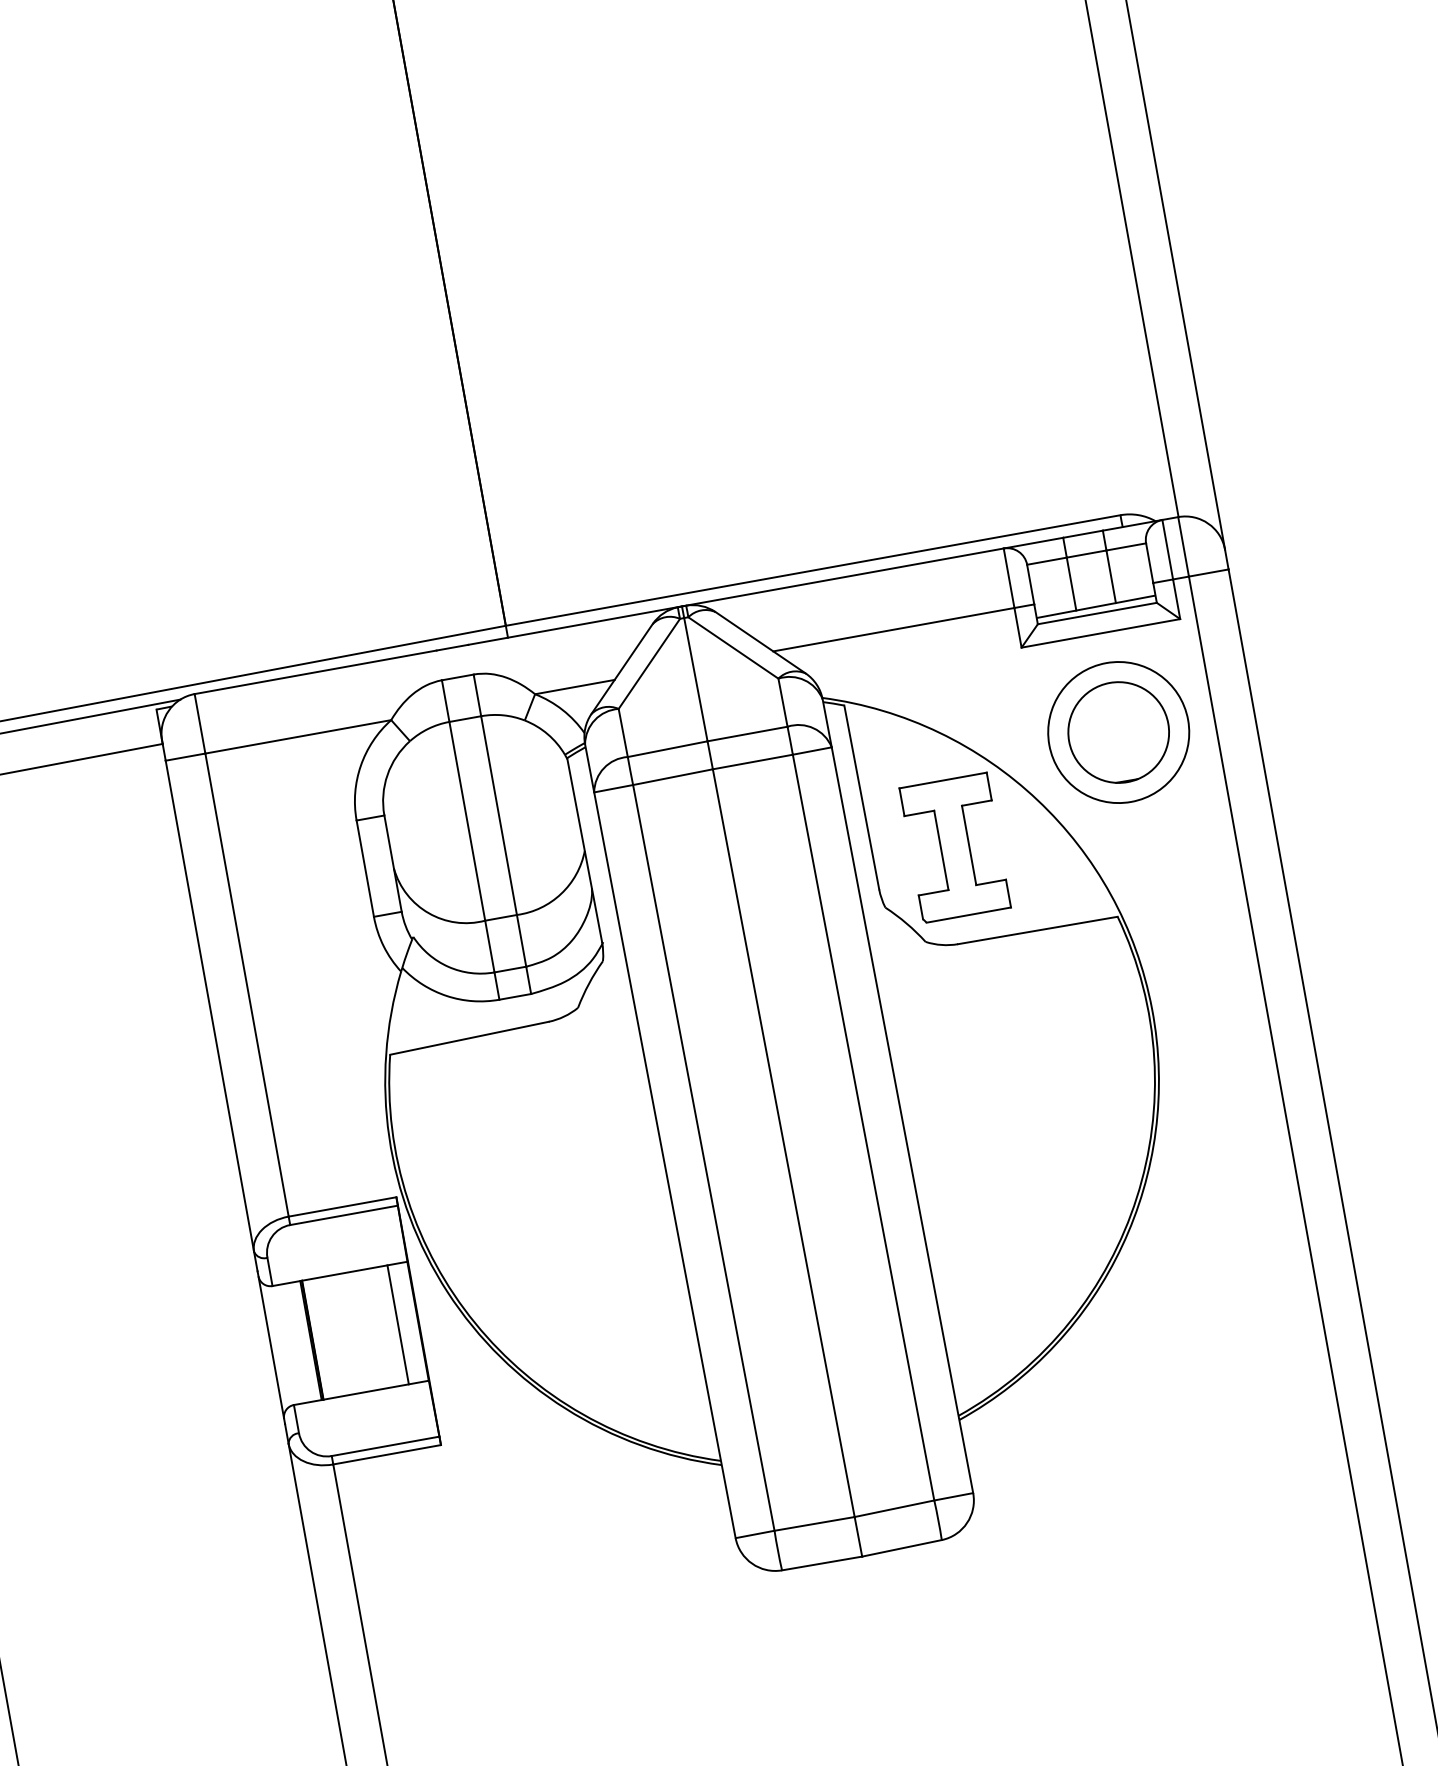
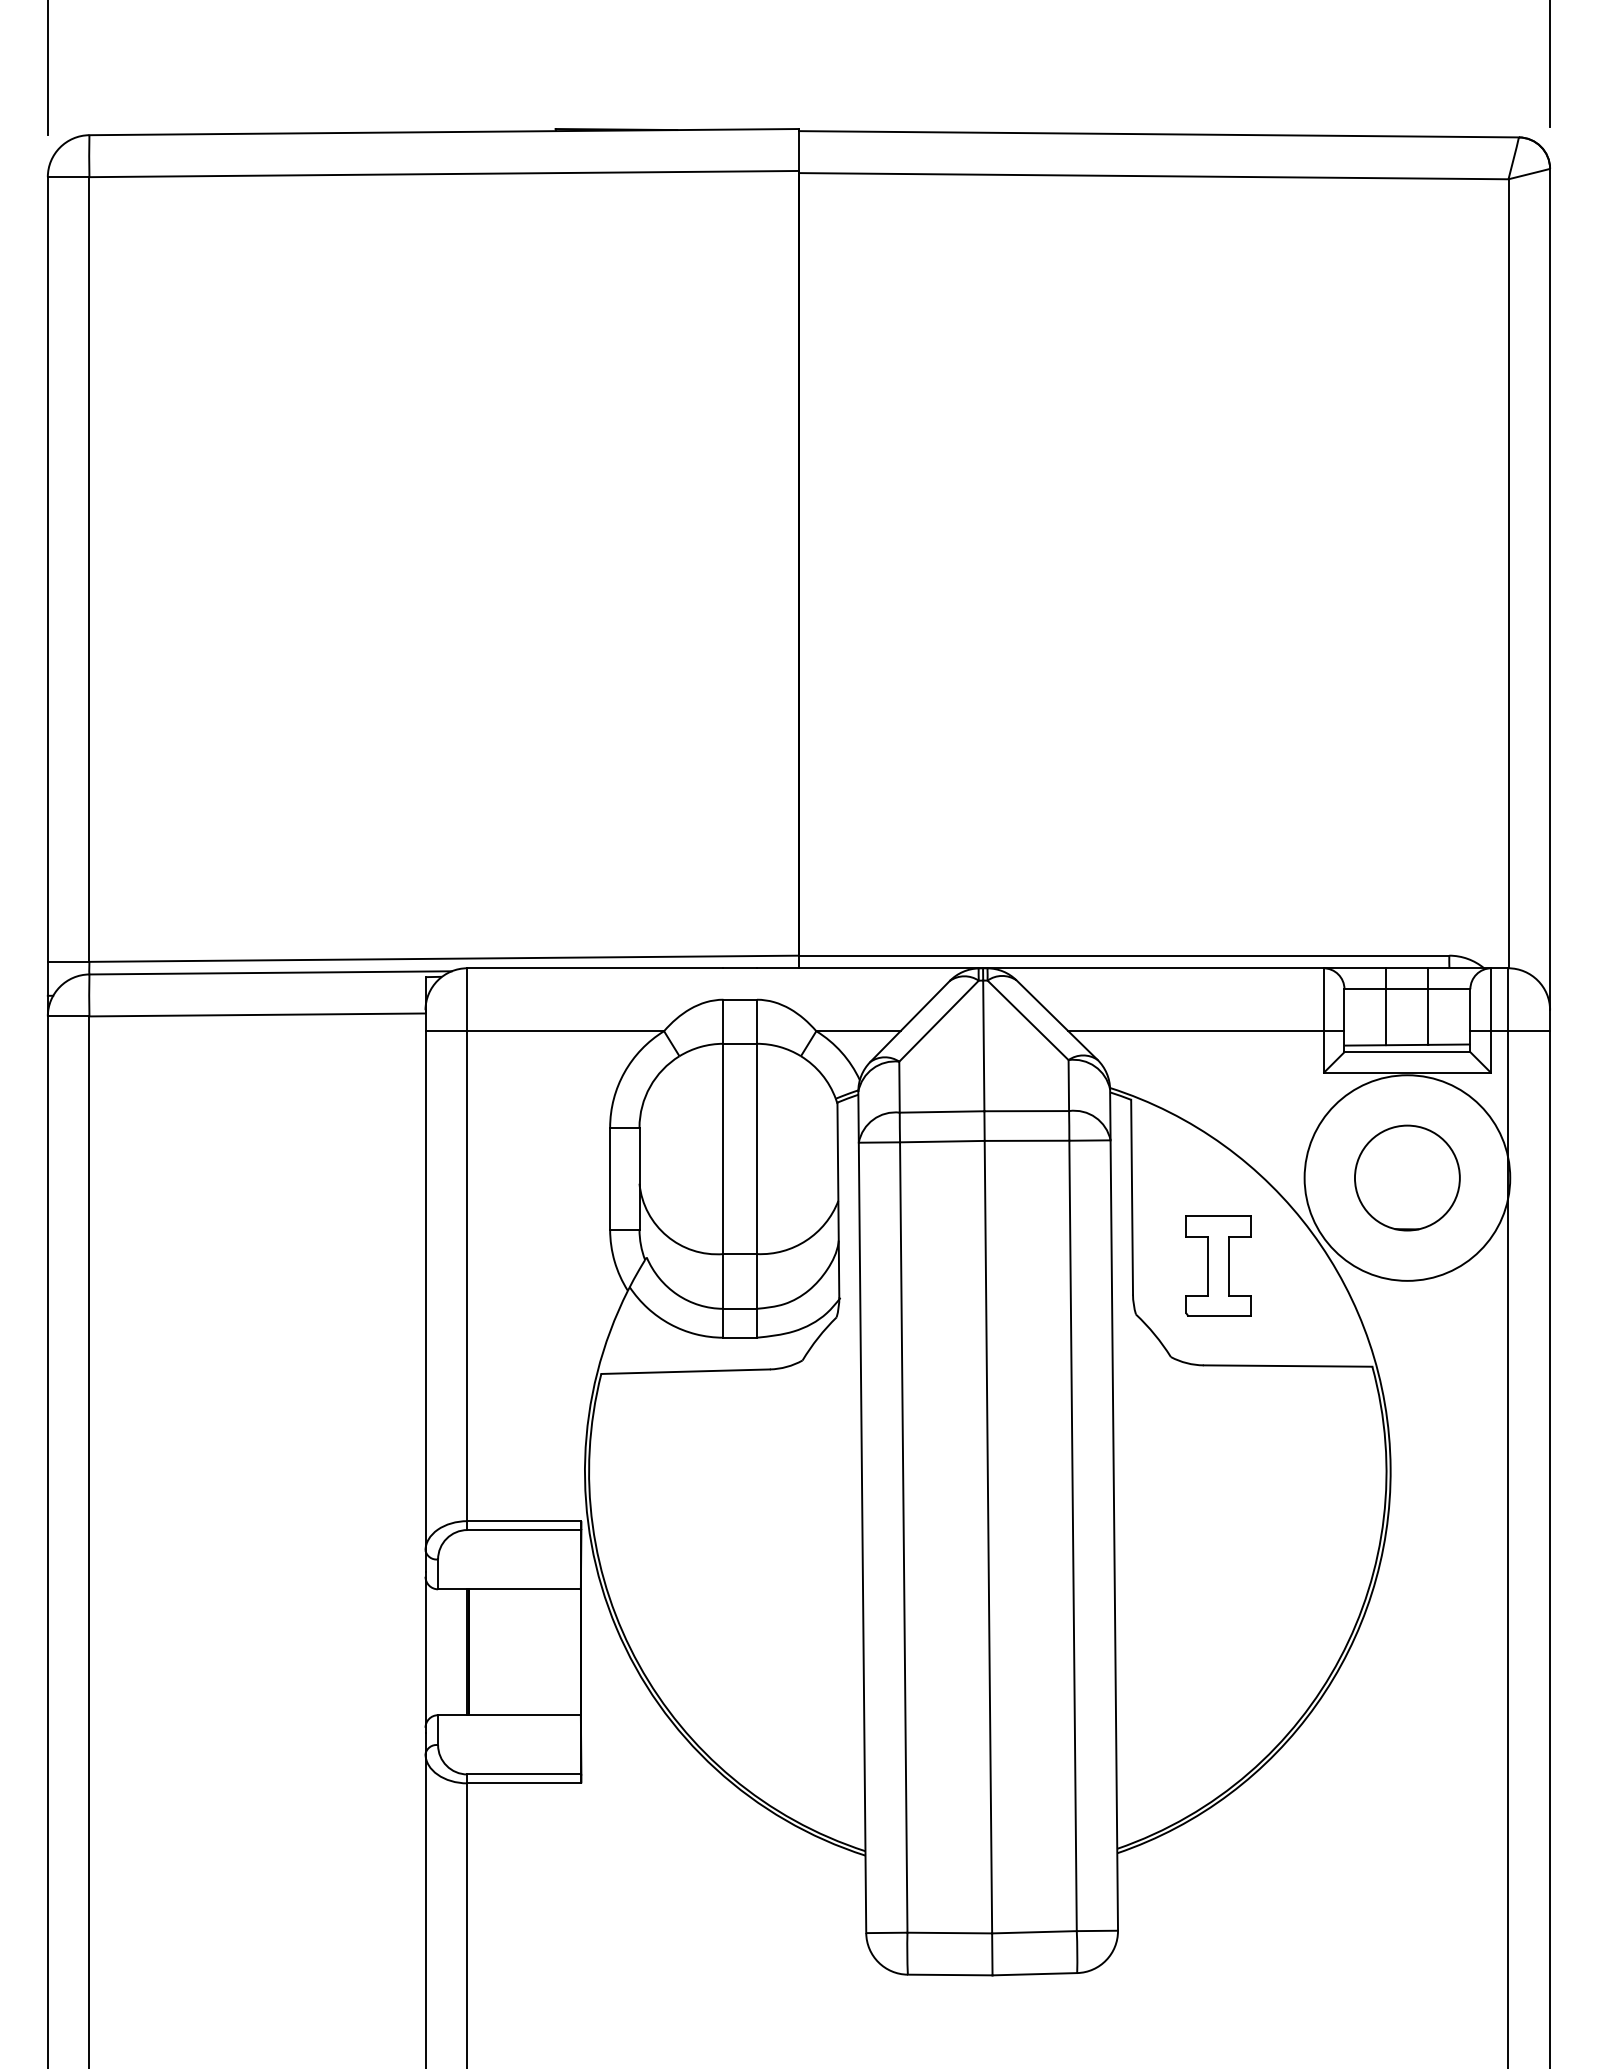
circle: (1118, 731) -> (1407, 1177), size x1.4
part: (955, 848) -> (1218, 1266), size x0.7
line: (398, 1325) -> (559, 1652), removed

